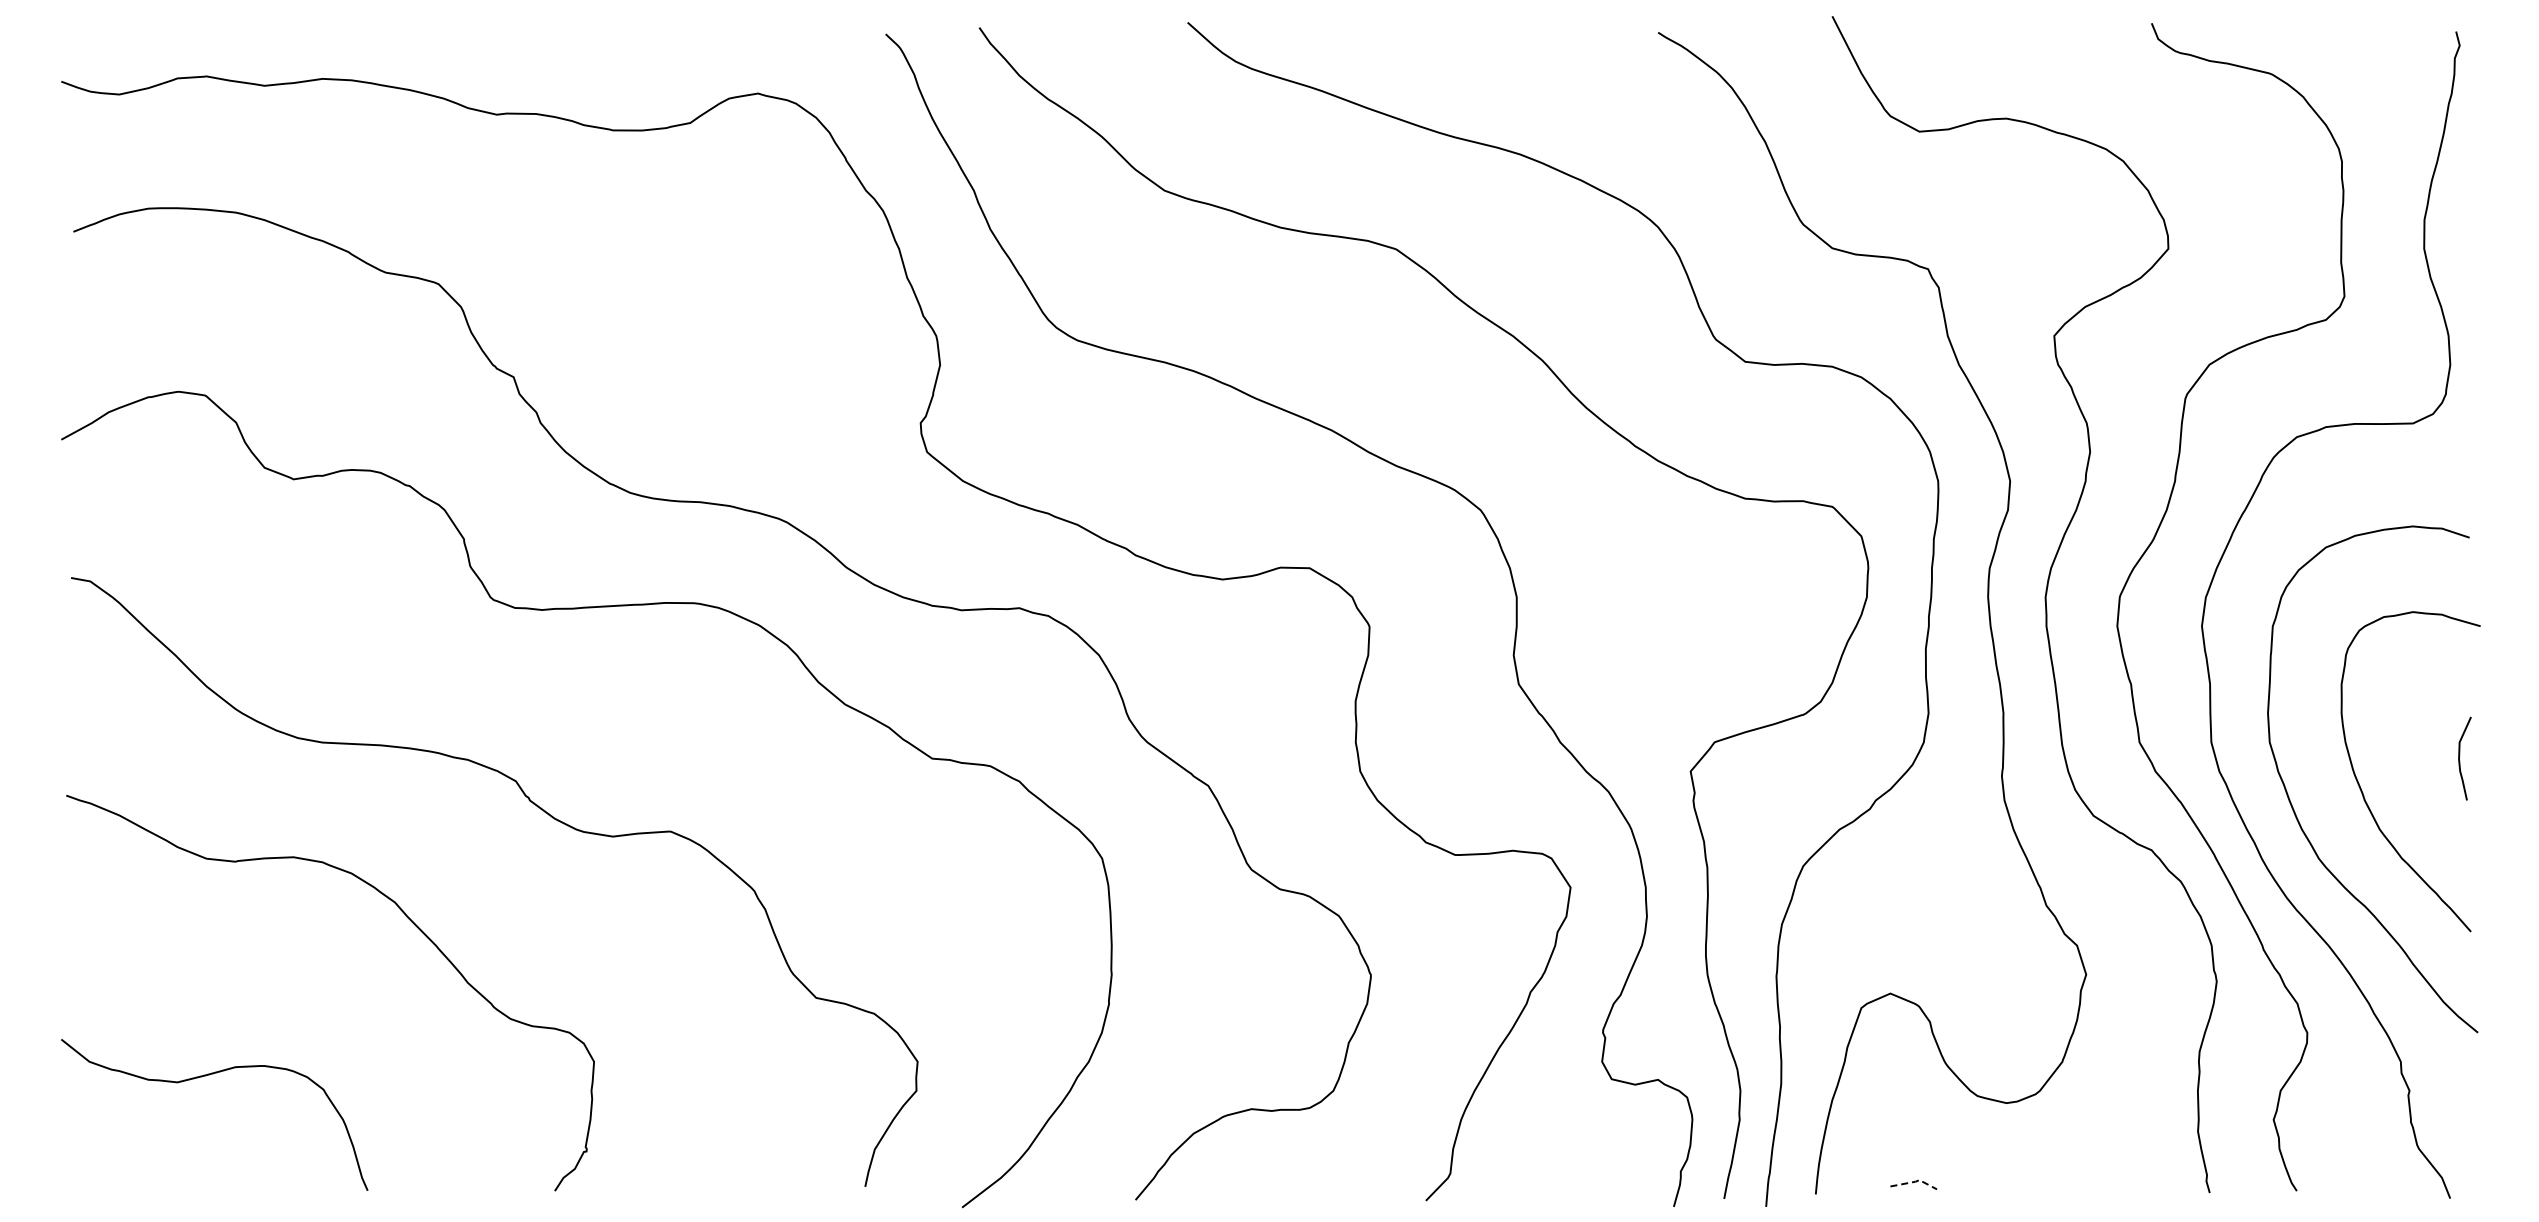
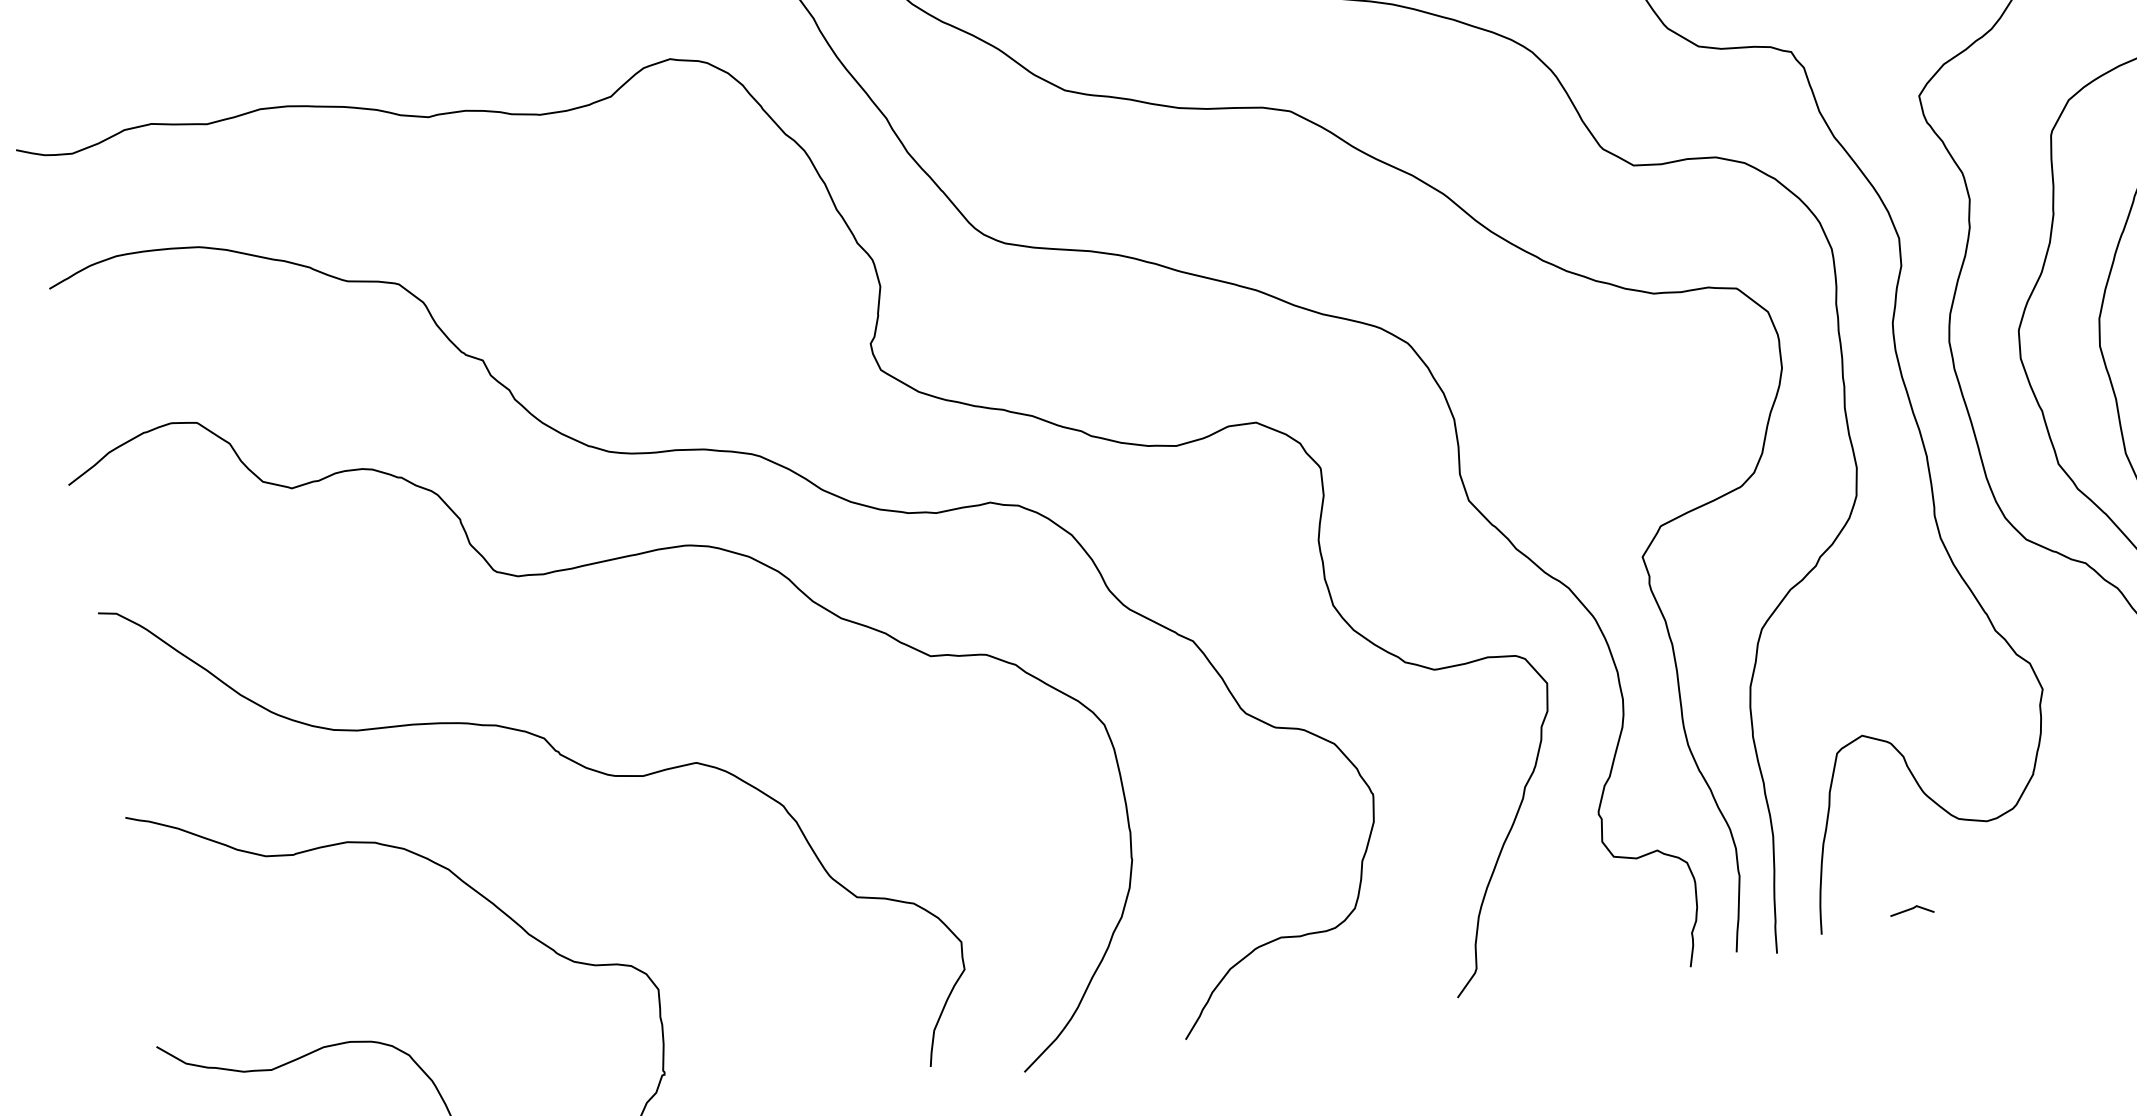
line: (1915, 1181) -> (1913, 907), dashed -> solid

